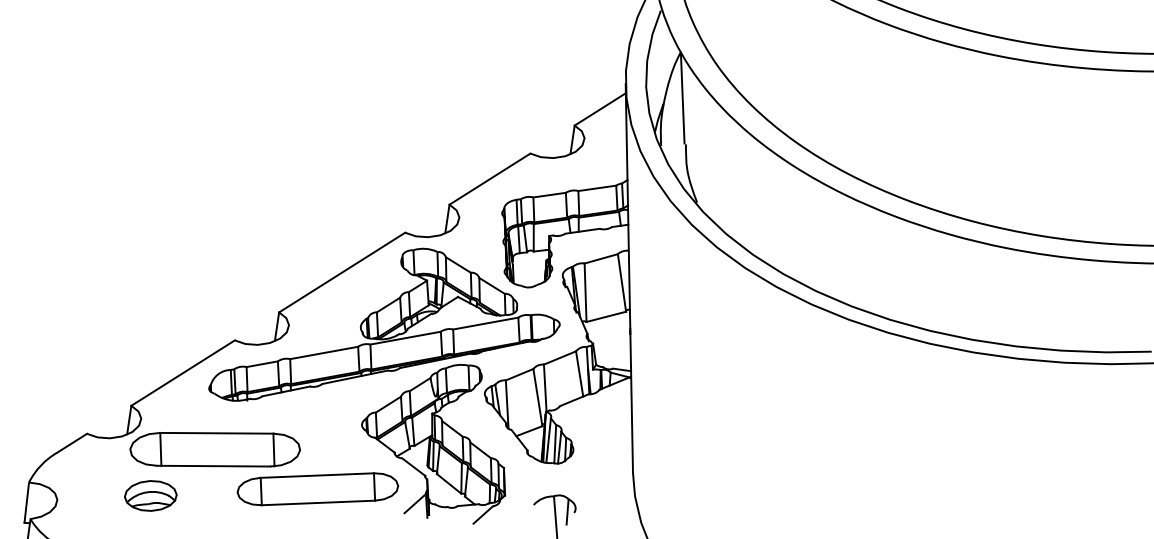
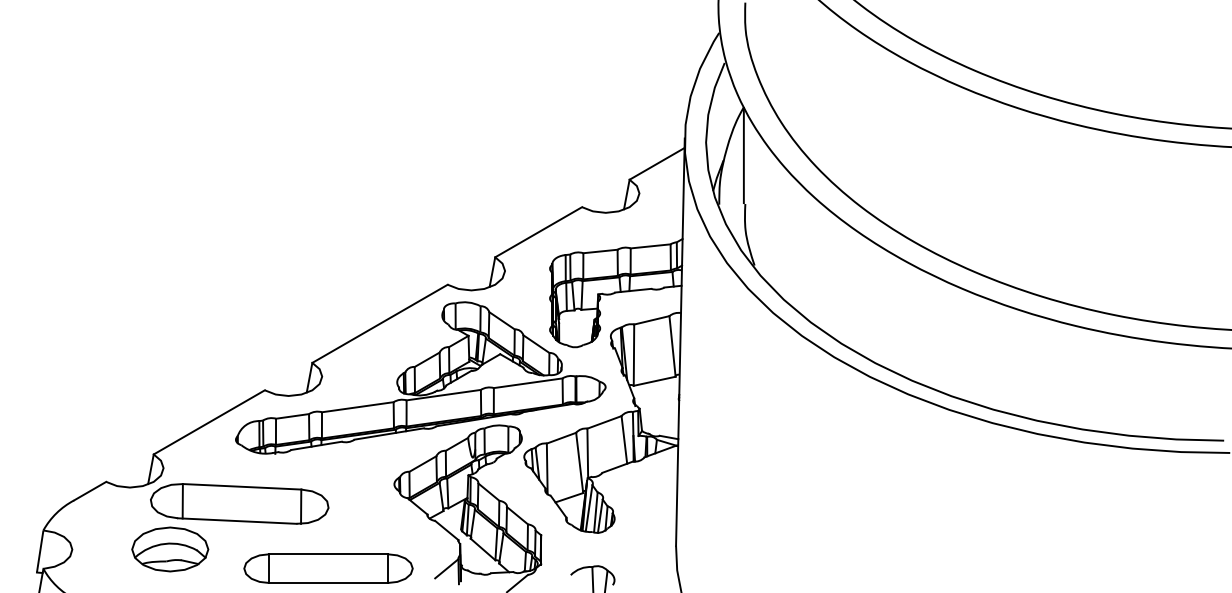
part: (317, 489) -> (328, 568), moved
part: (150, 495) -> (170, 549), size x1.4

